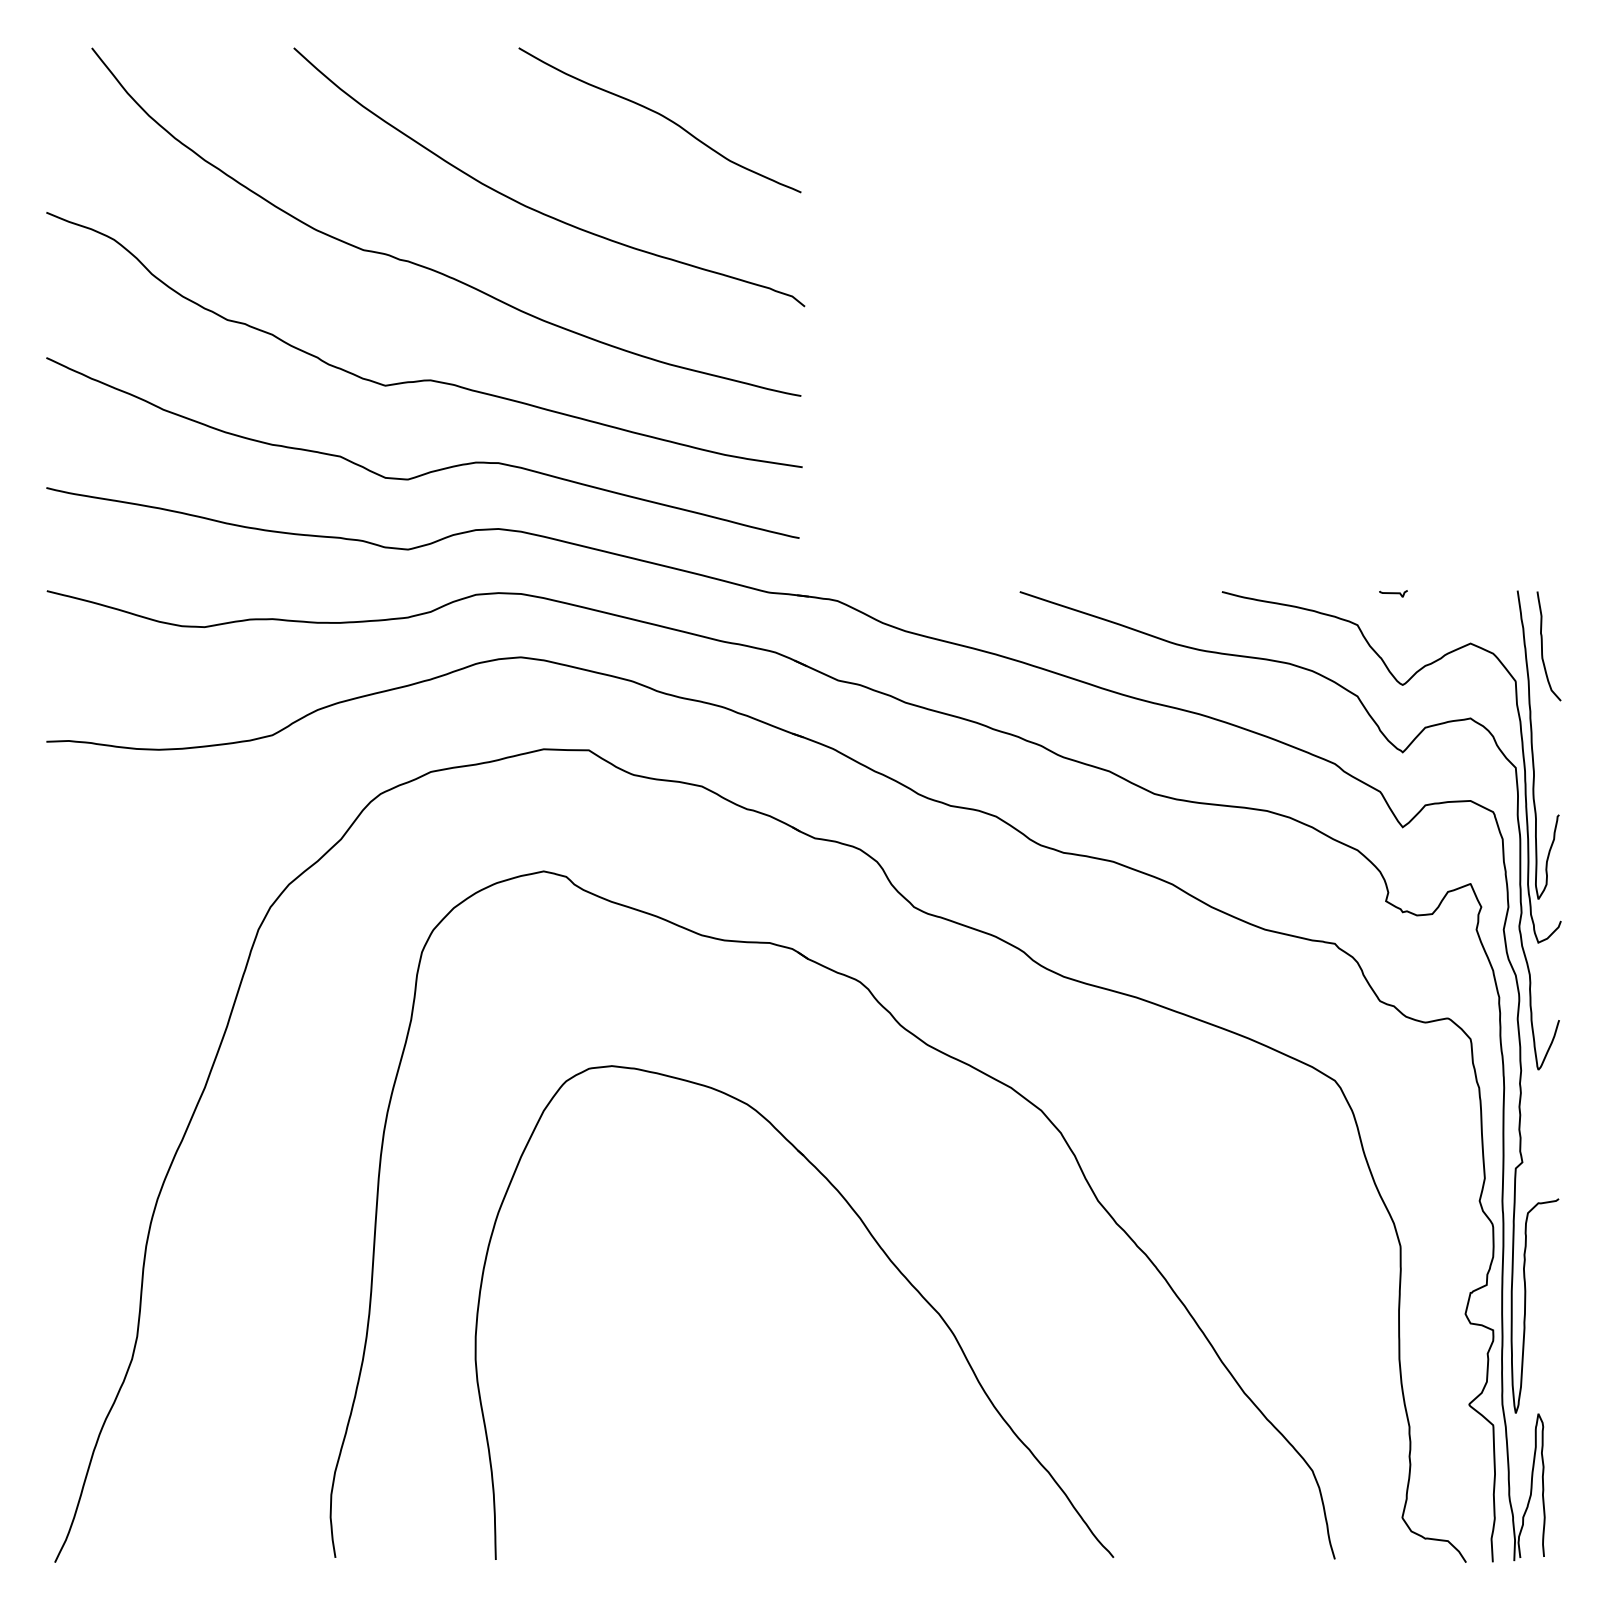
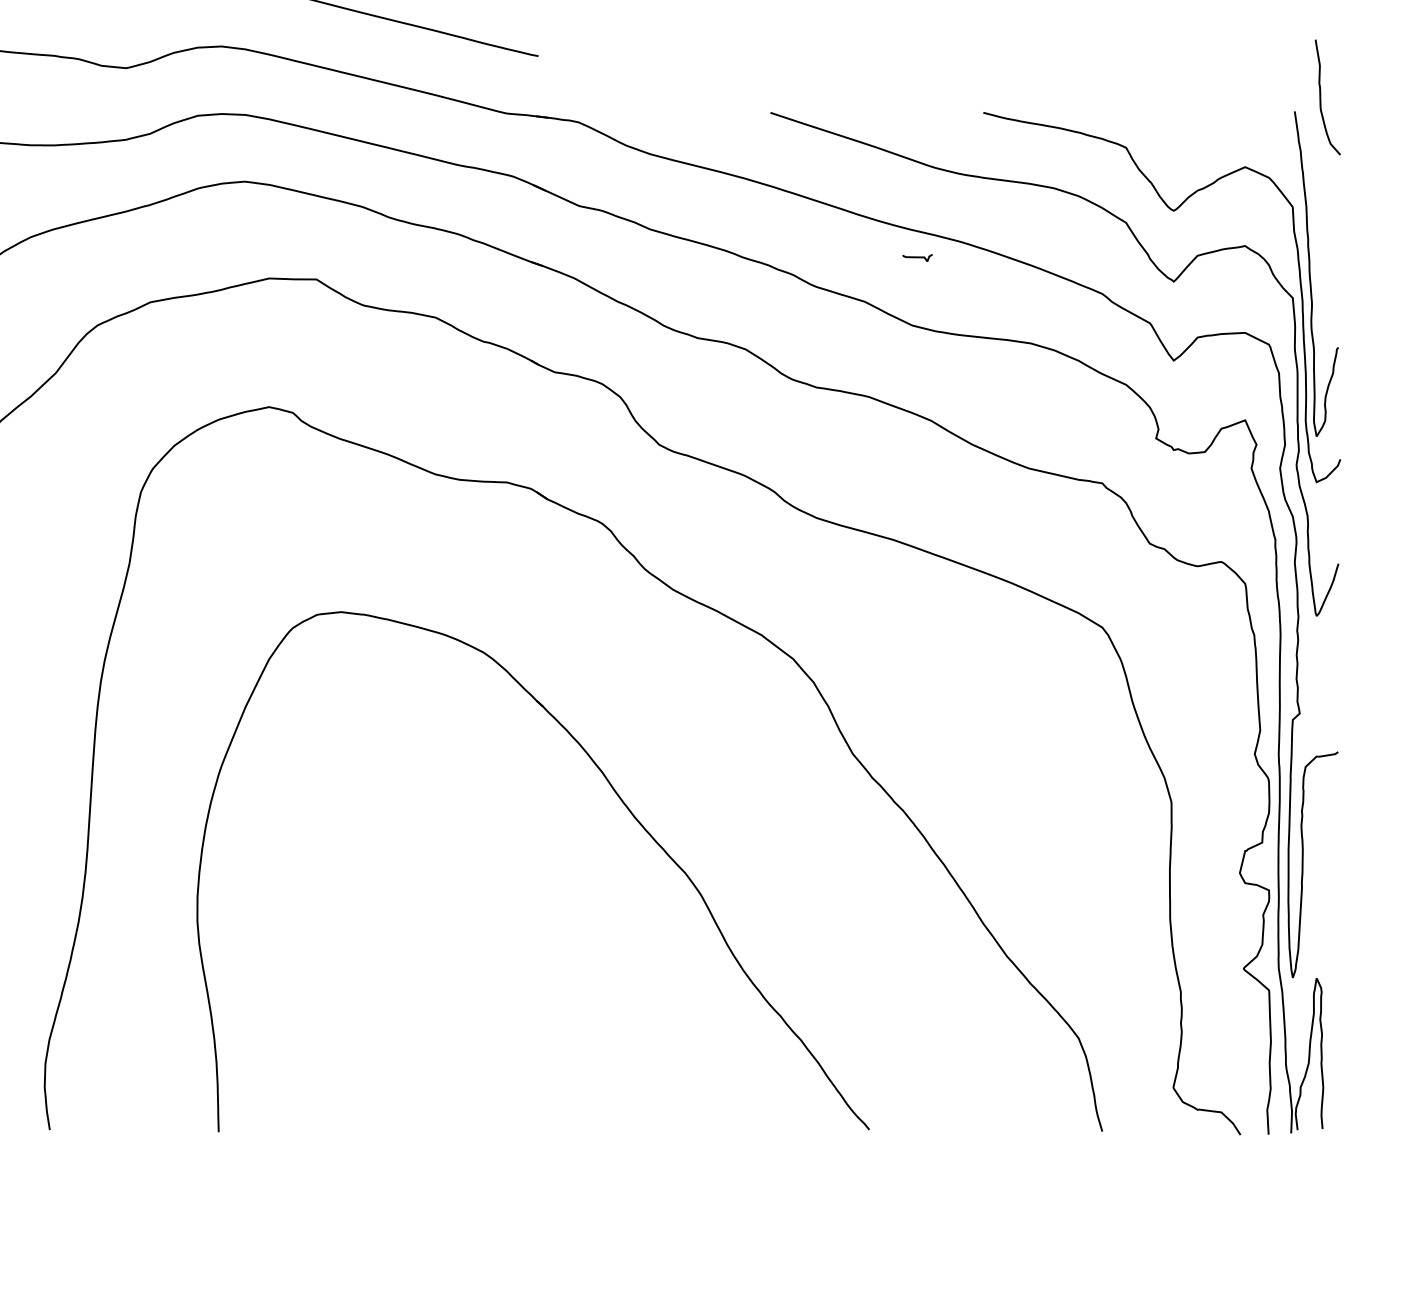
curve: (1393, 593) -> (917, 257), moved
curve: (1542, 646) -> (1320, 97), moved

